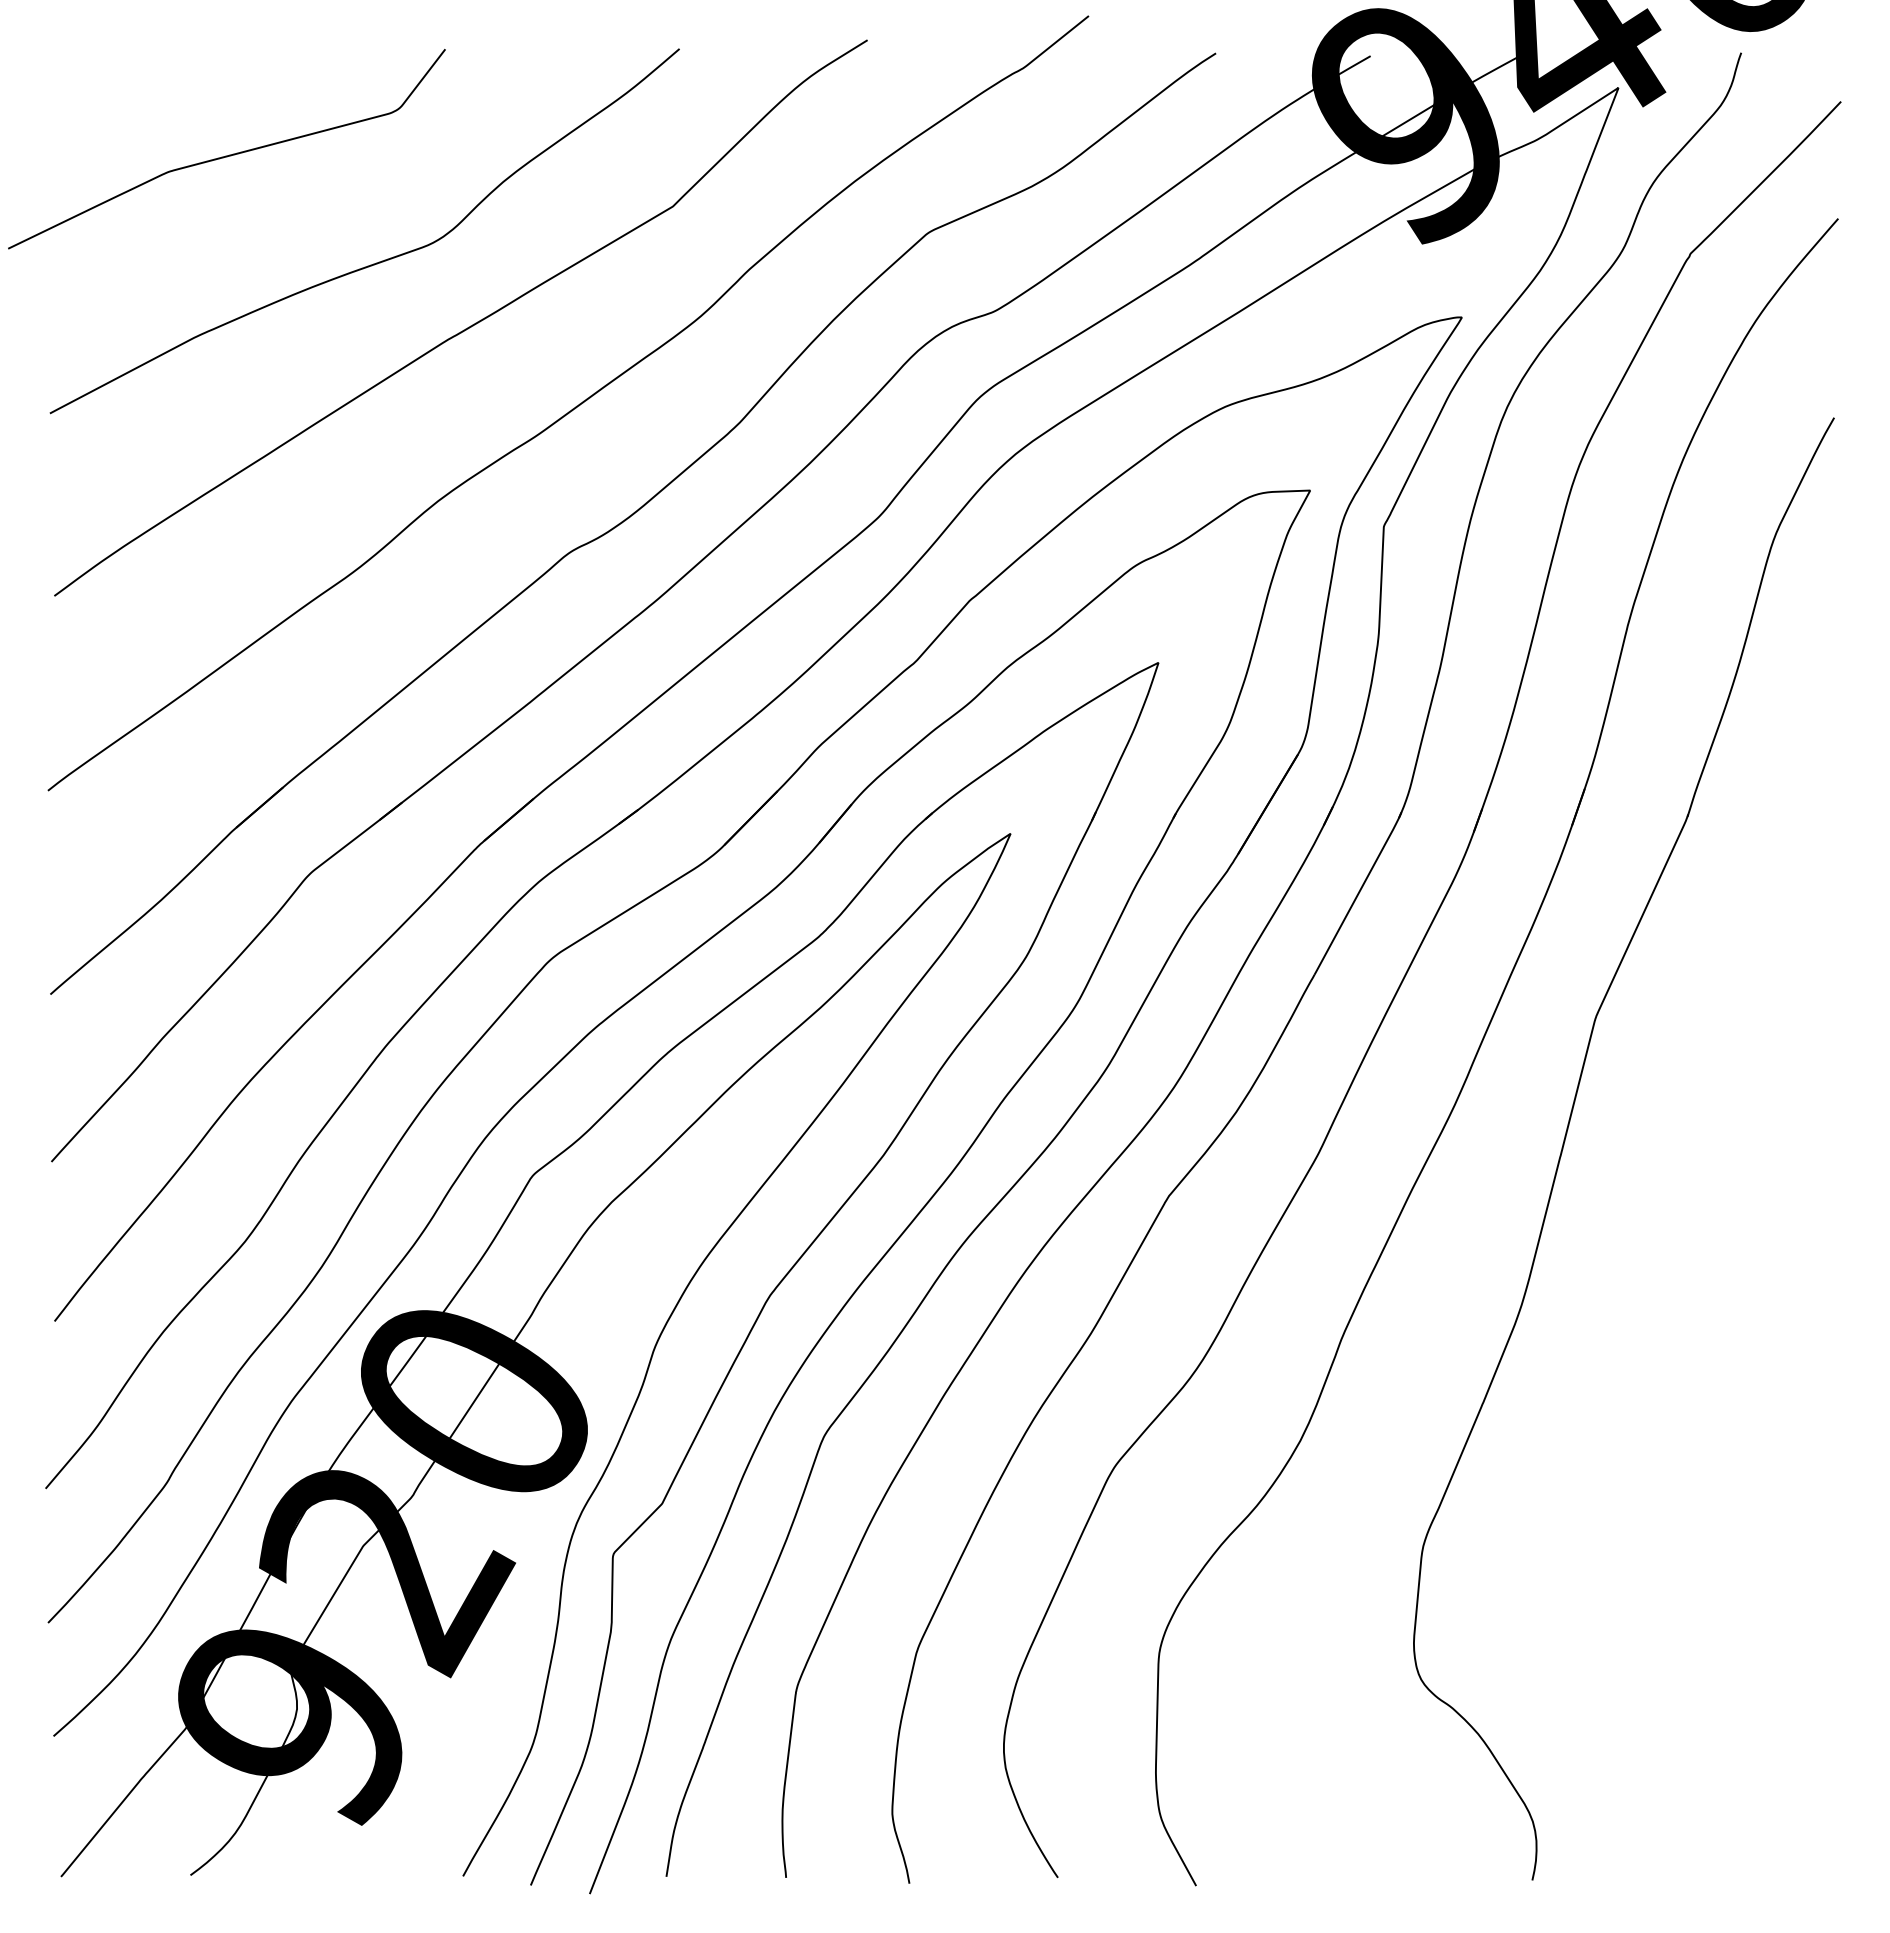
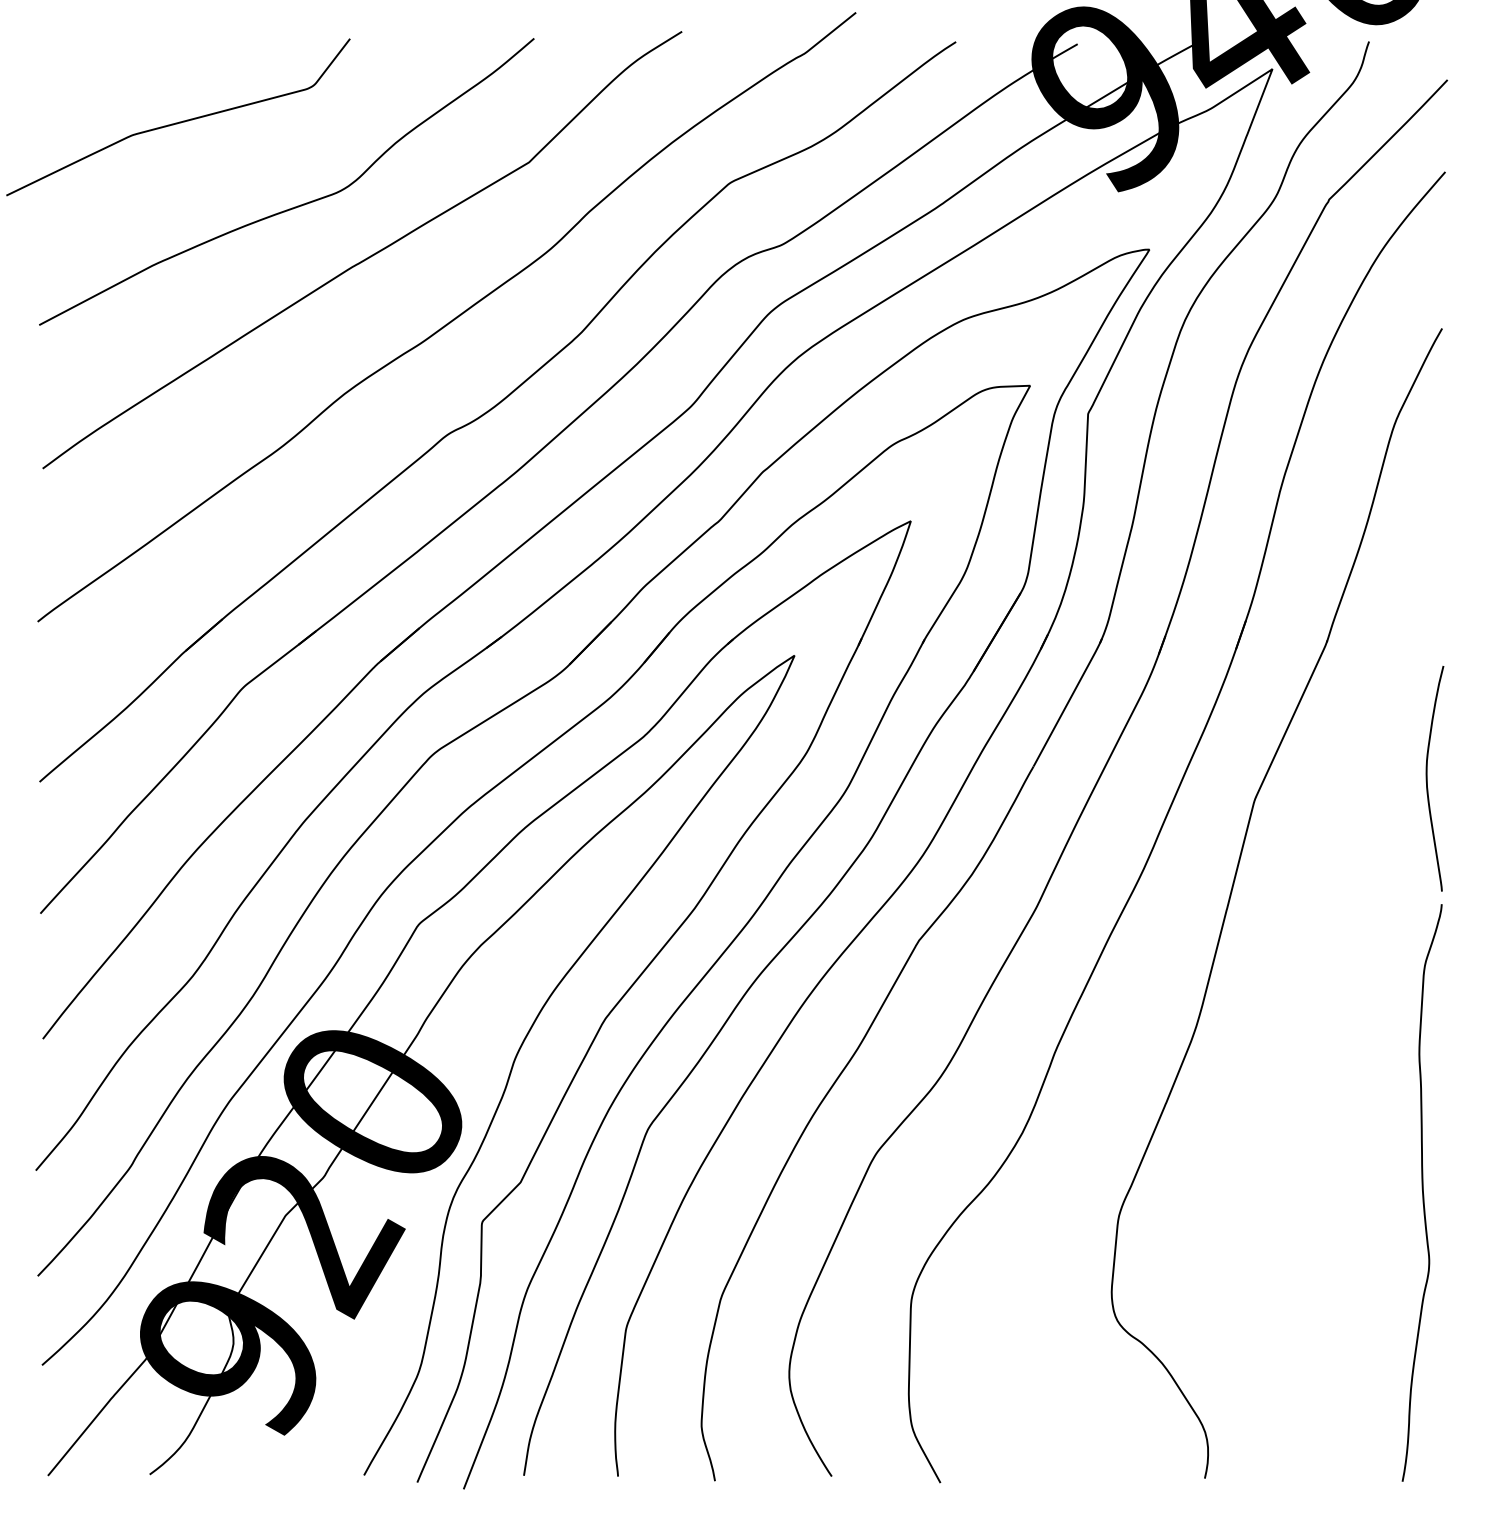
curve: (1815, 989) -> (1427, 778), added
curve: (1808, 1516) -> (1421, 1192), added

